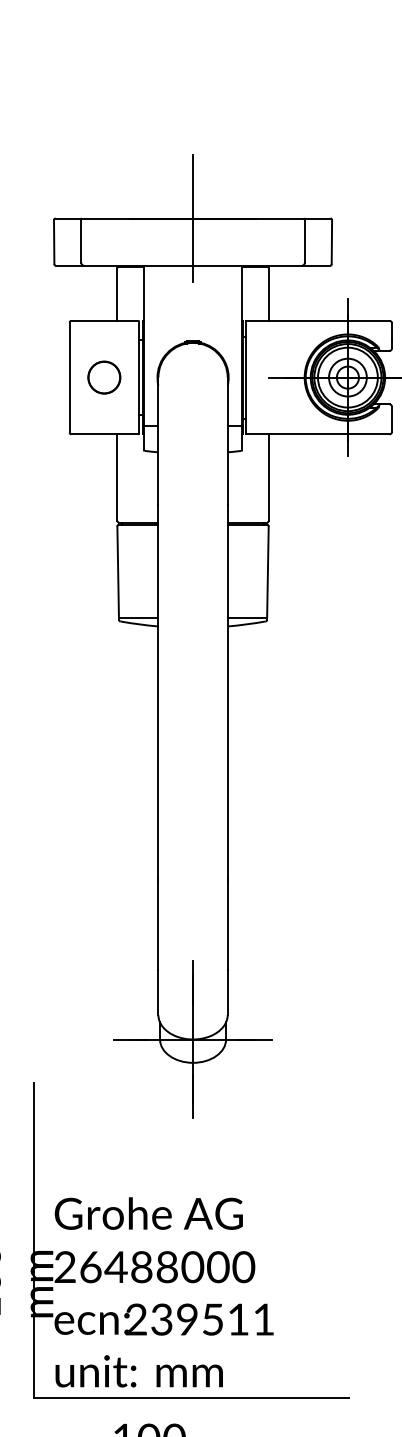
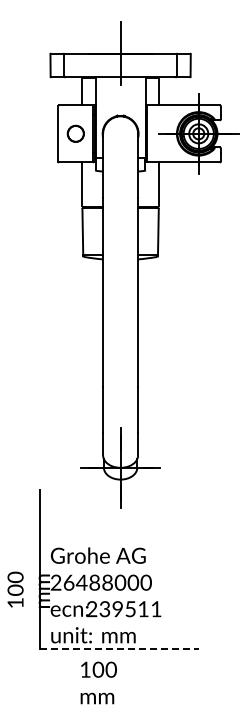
line: (192, 1397) -> (120, 648), solid -> dashed

